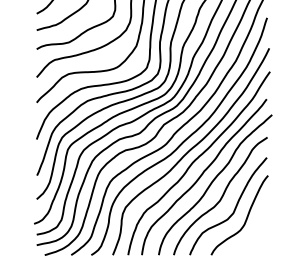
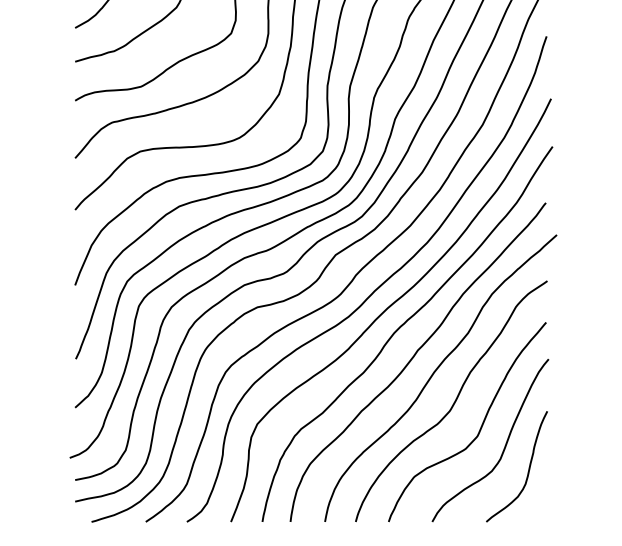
curve: (257, 229) -> (526, 469), added

